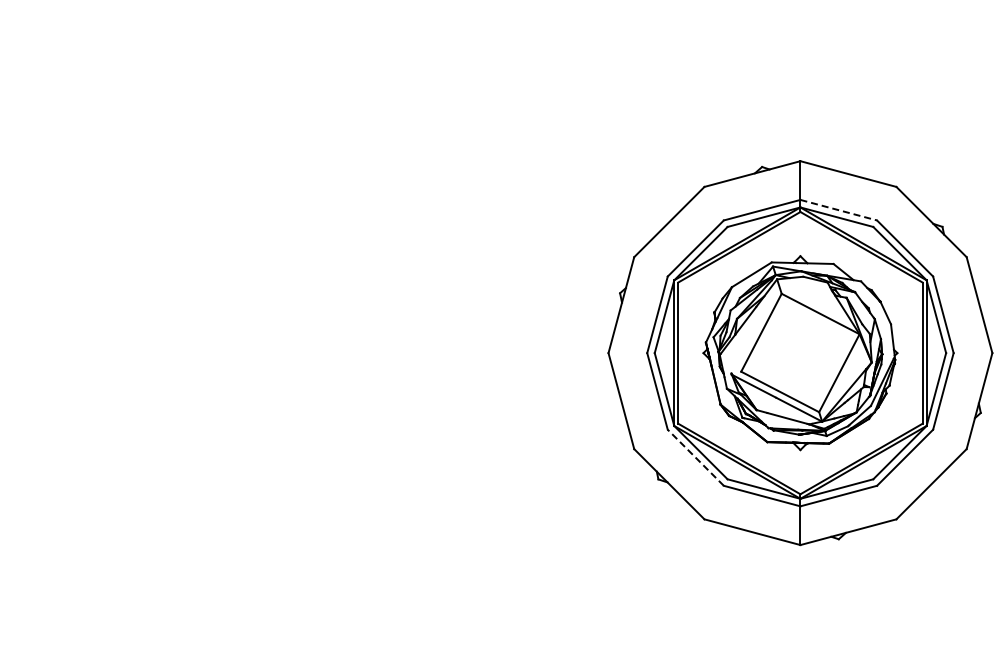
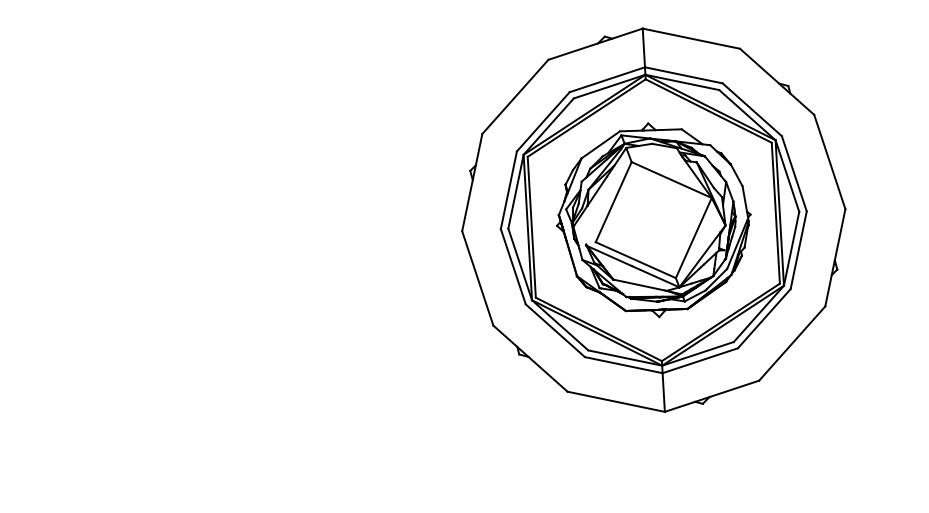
line: (838, 210) -> (683, 75), dashed -> solid
line: (695, 457) -> (555, 330), dashed -> solid

